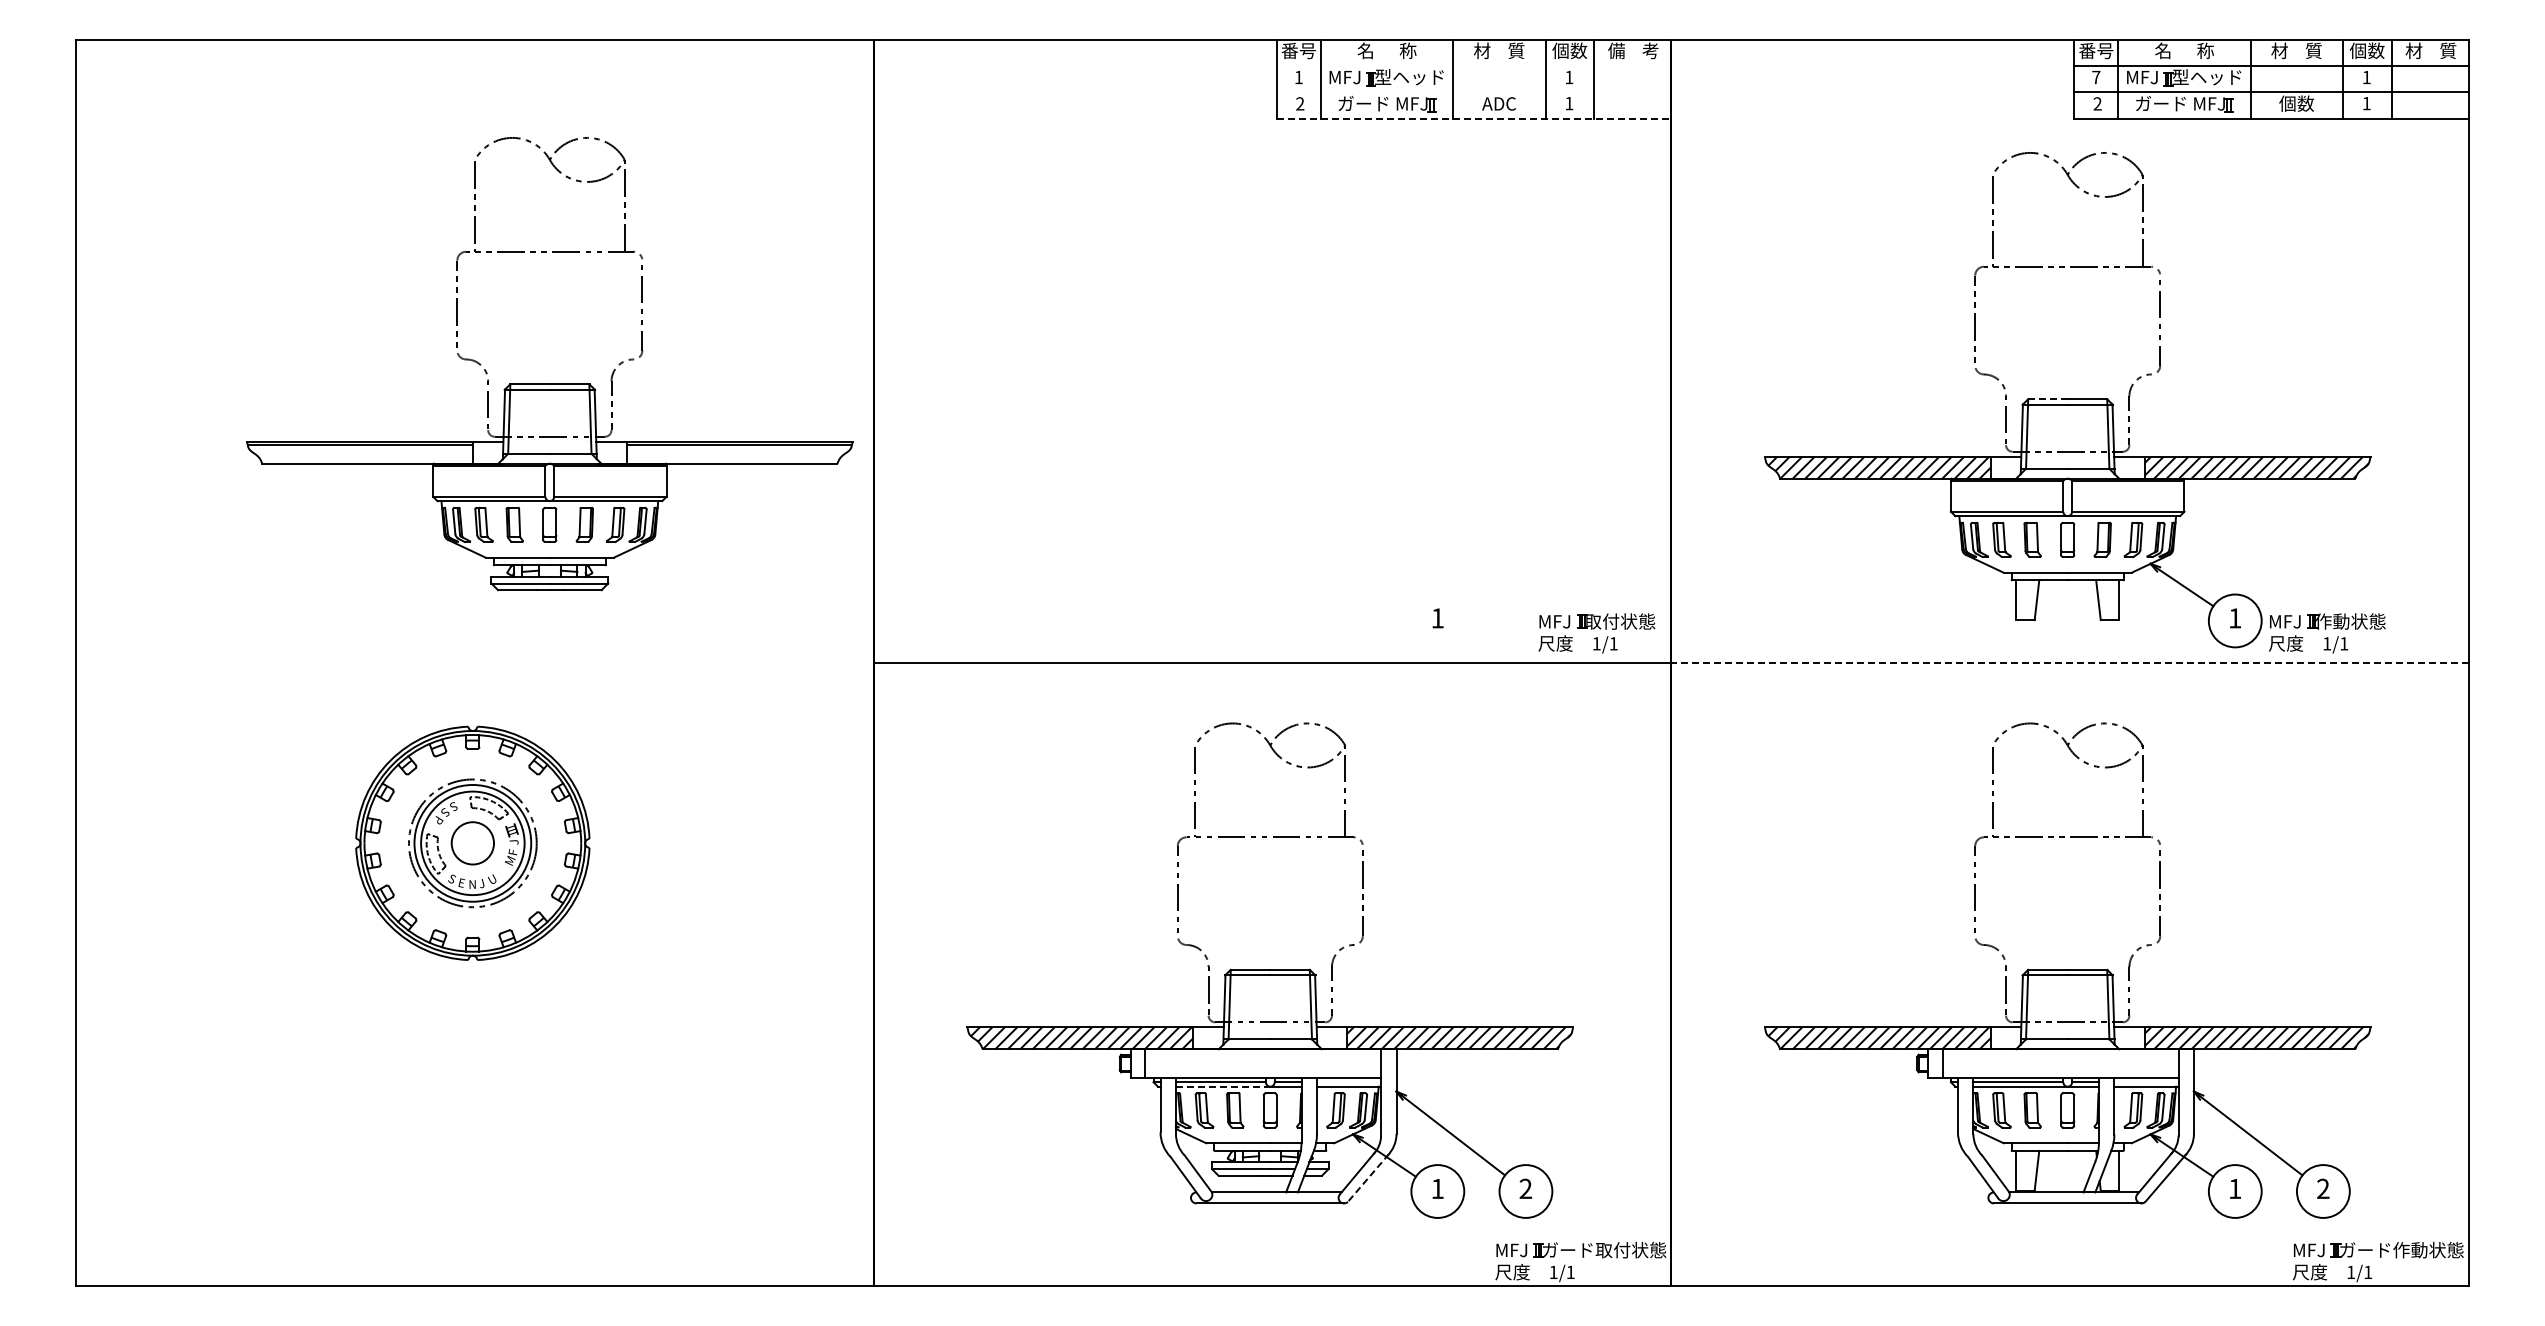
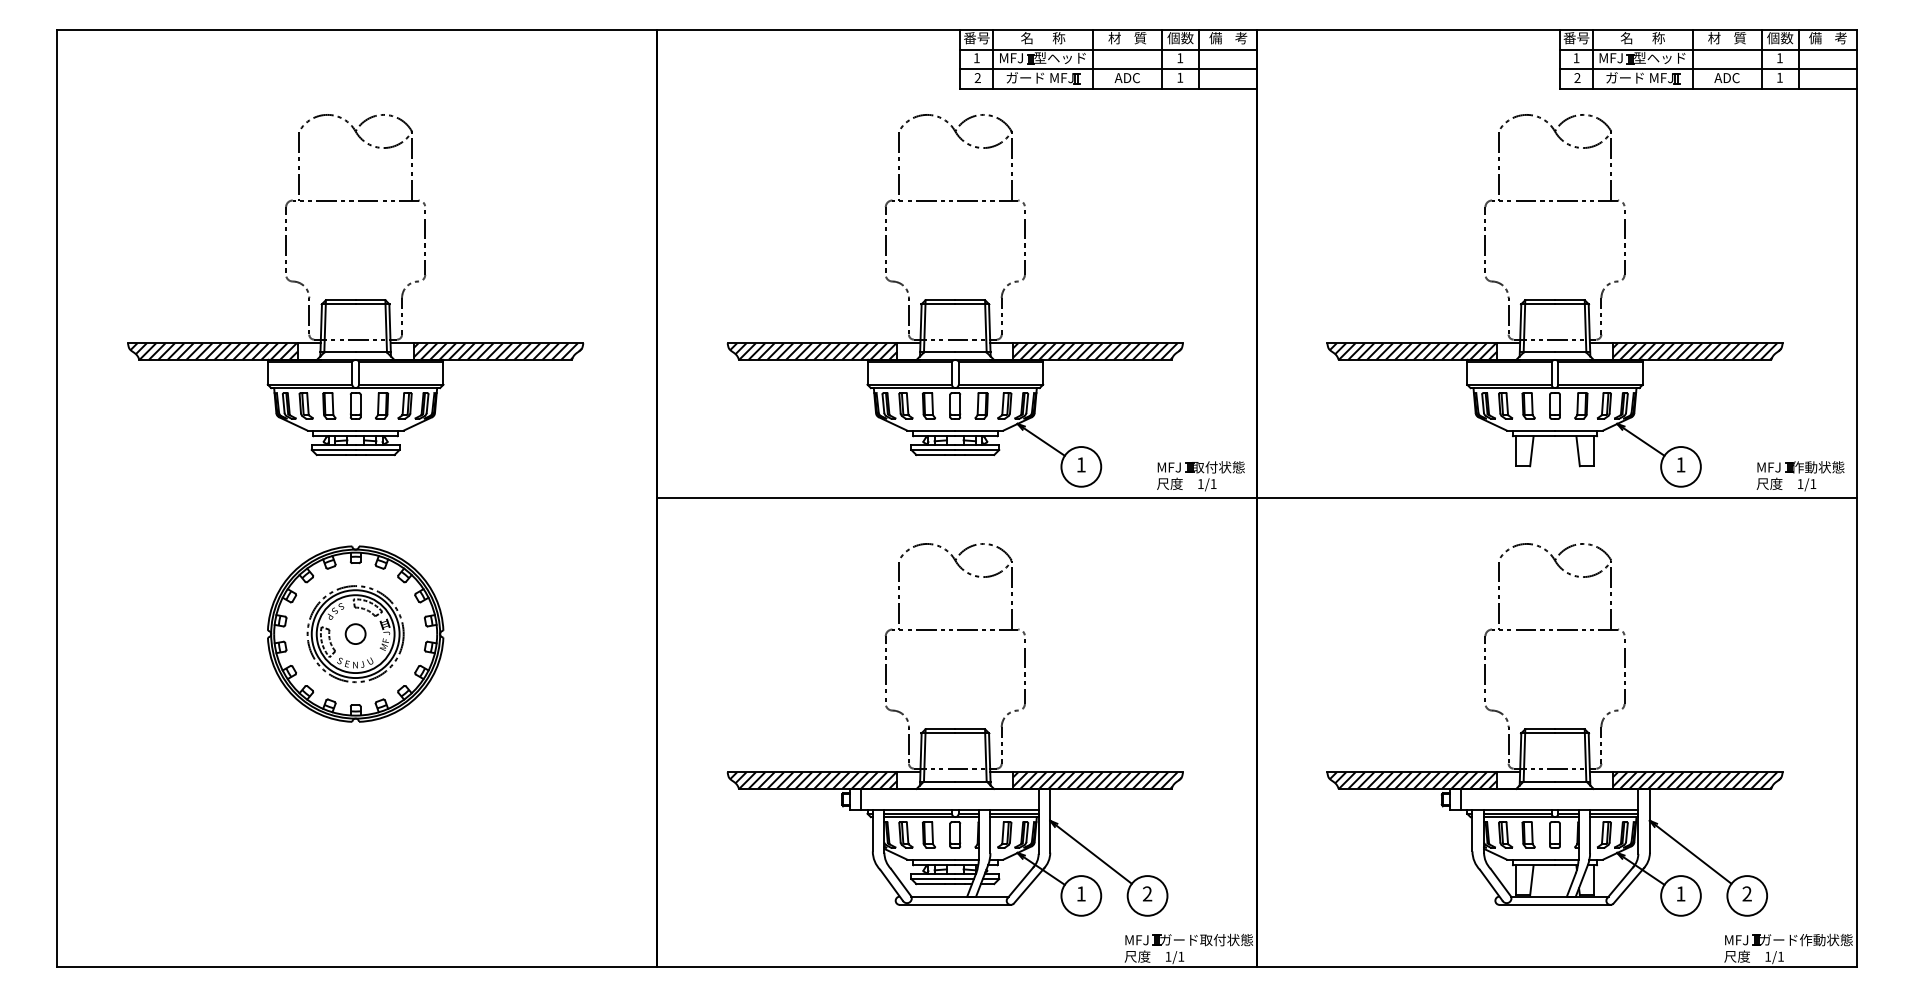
text: (2430, 50) -> (1827, 37), 材    質 -> 備    考
line: (1473, 66) -> (1108, 49), added
text: (2096, 77) -> (1576, 58), 7 -> 1
line: (1473, 92) -> (1108, 69), added
text: (2296, 103) -> (1727, 77), 個数 -> ADC
line: (1474, 118) -> (1108, 89), dashed -> solid
part: (549, 383) -> (355, 299), moved
line: (2047, 399) -> (1539, 300), dashed -> solid
part: (1269, 400) -> (954, 301), added
part: (2327, 633) -> (1800, 476), moved
line: (2069, 662) -> (1556, 498), dashed -> solid
circle: (472, 843) -> (355, 634), size x0.62
line: (1348, 1082) -> (1014, 813), added
line: (2146, 1082) -> (1614, 813), added
line: (1223, 1086) -> (920, 816), dashed -> solid
line: (1368, 1177) -> (1029, 885), dashed -> solid

